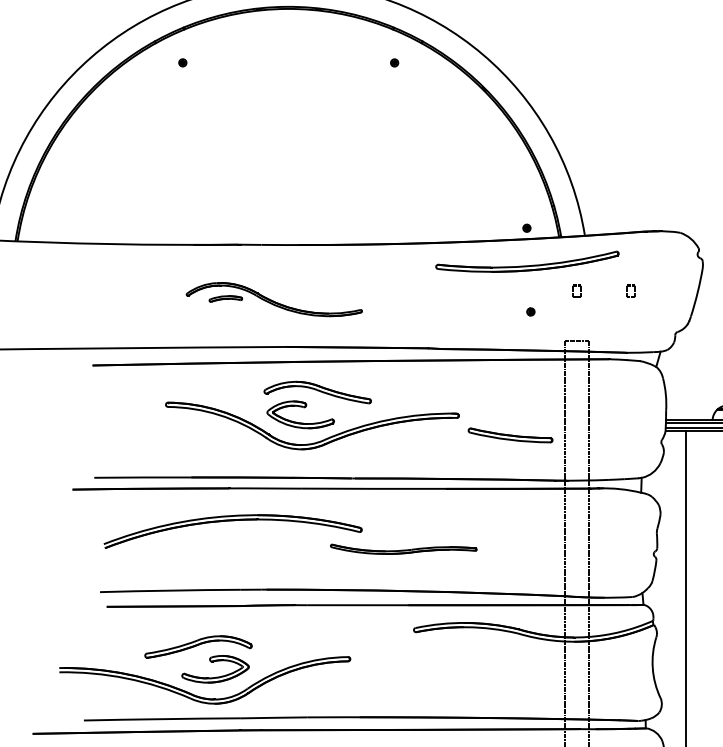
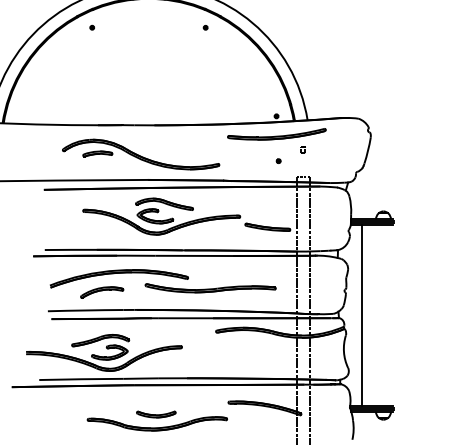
part: (629, 290) -> (331, 149), removed
part: (274, 299) -> (141, 154), size x1.67
part: (403, 549) -> (210, 288), size x1.67
part: (201, 557) -> (102, 292), added

